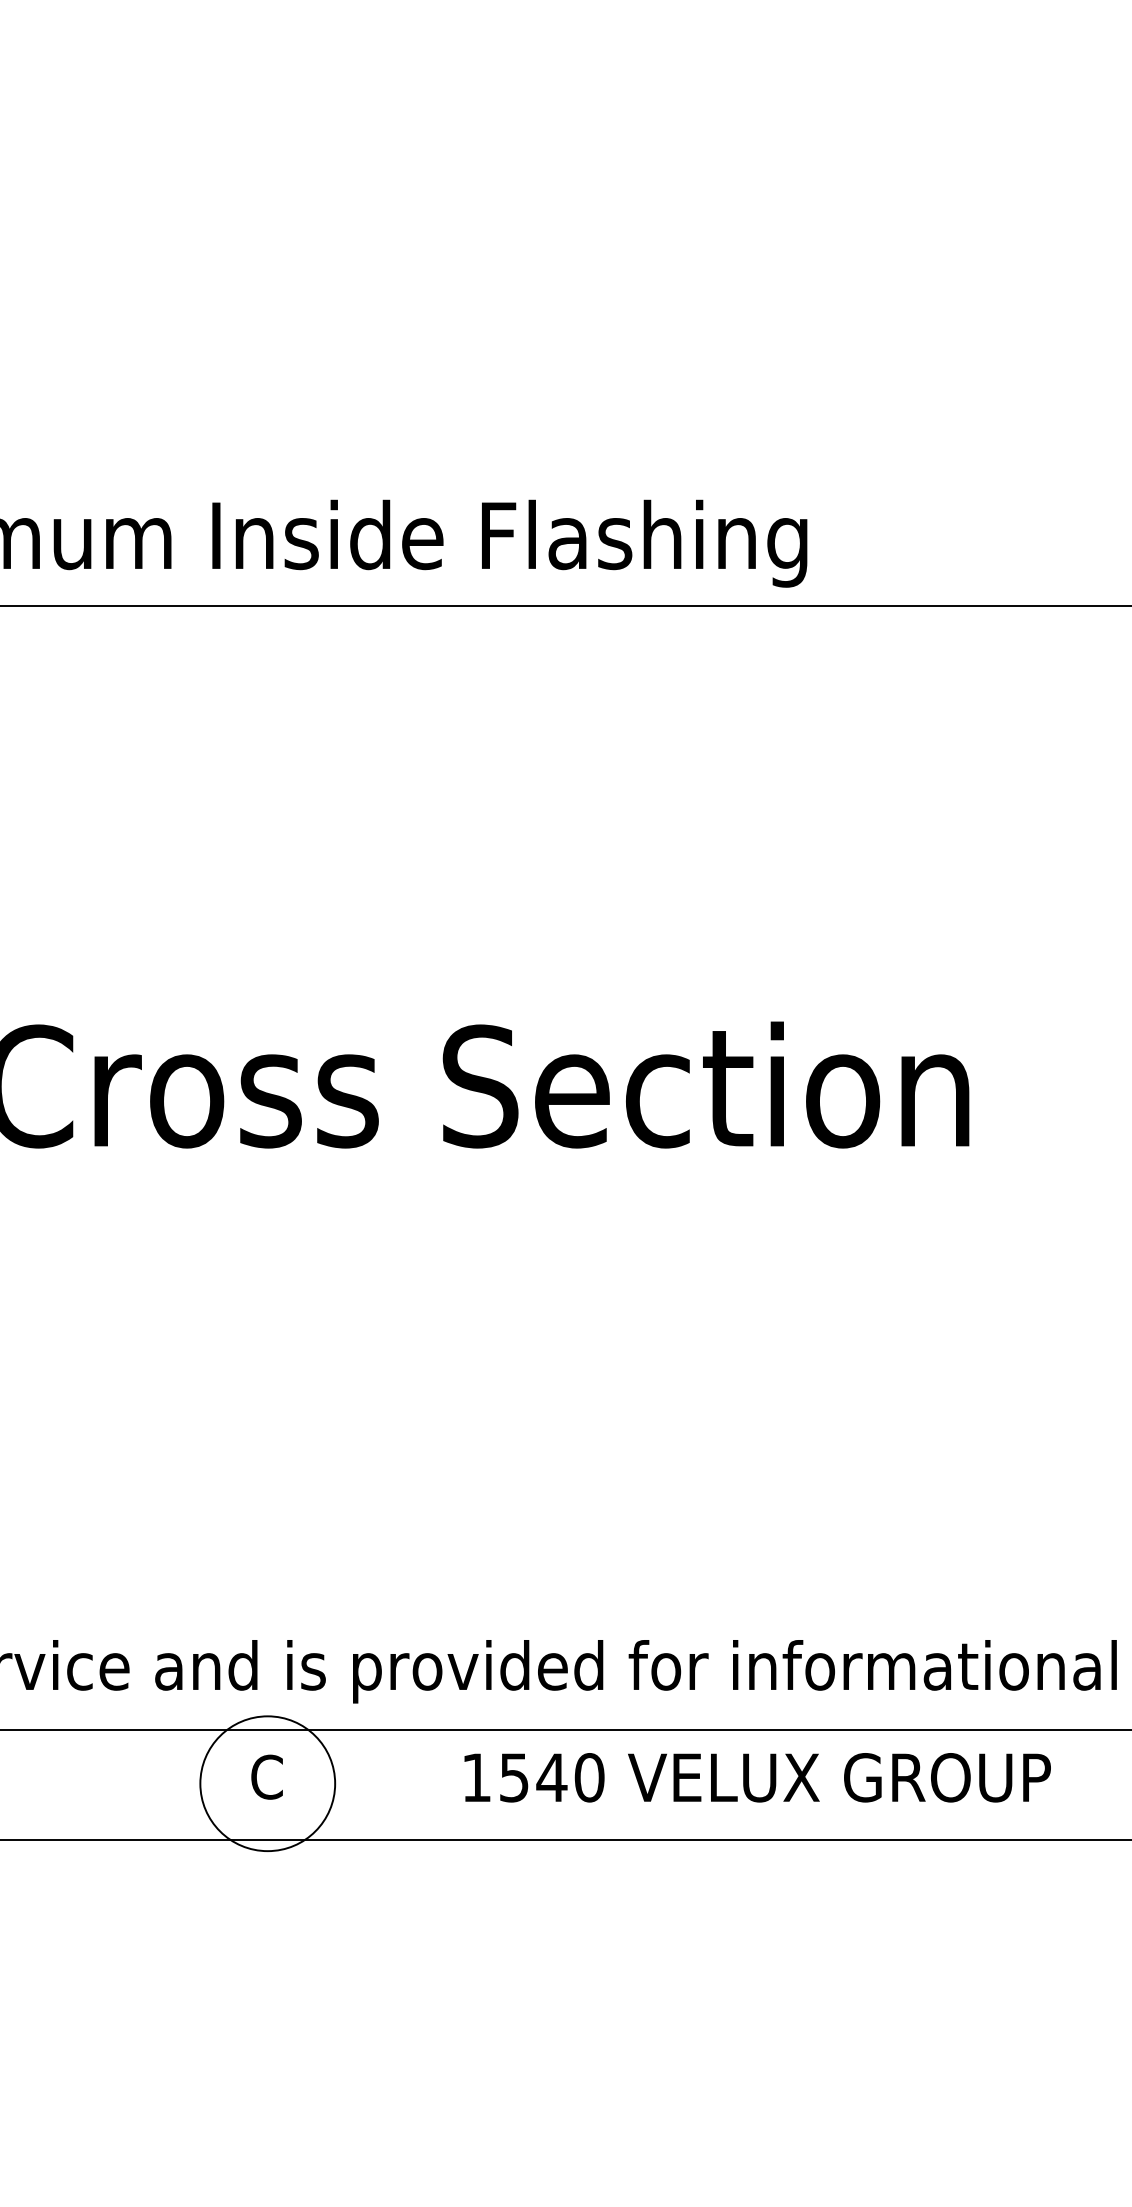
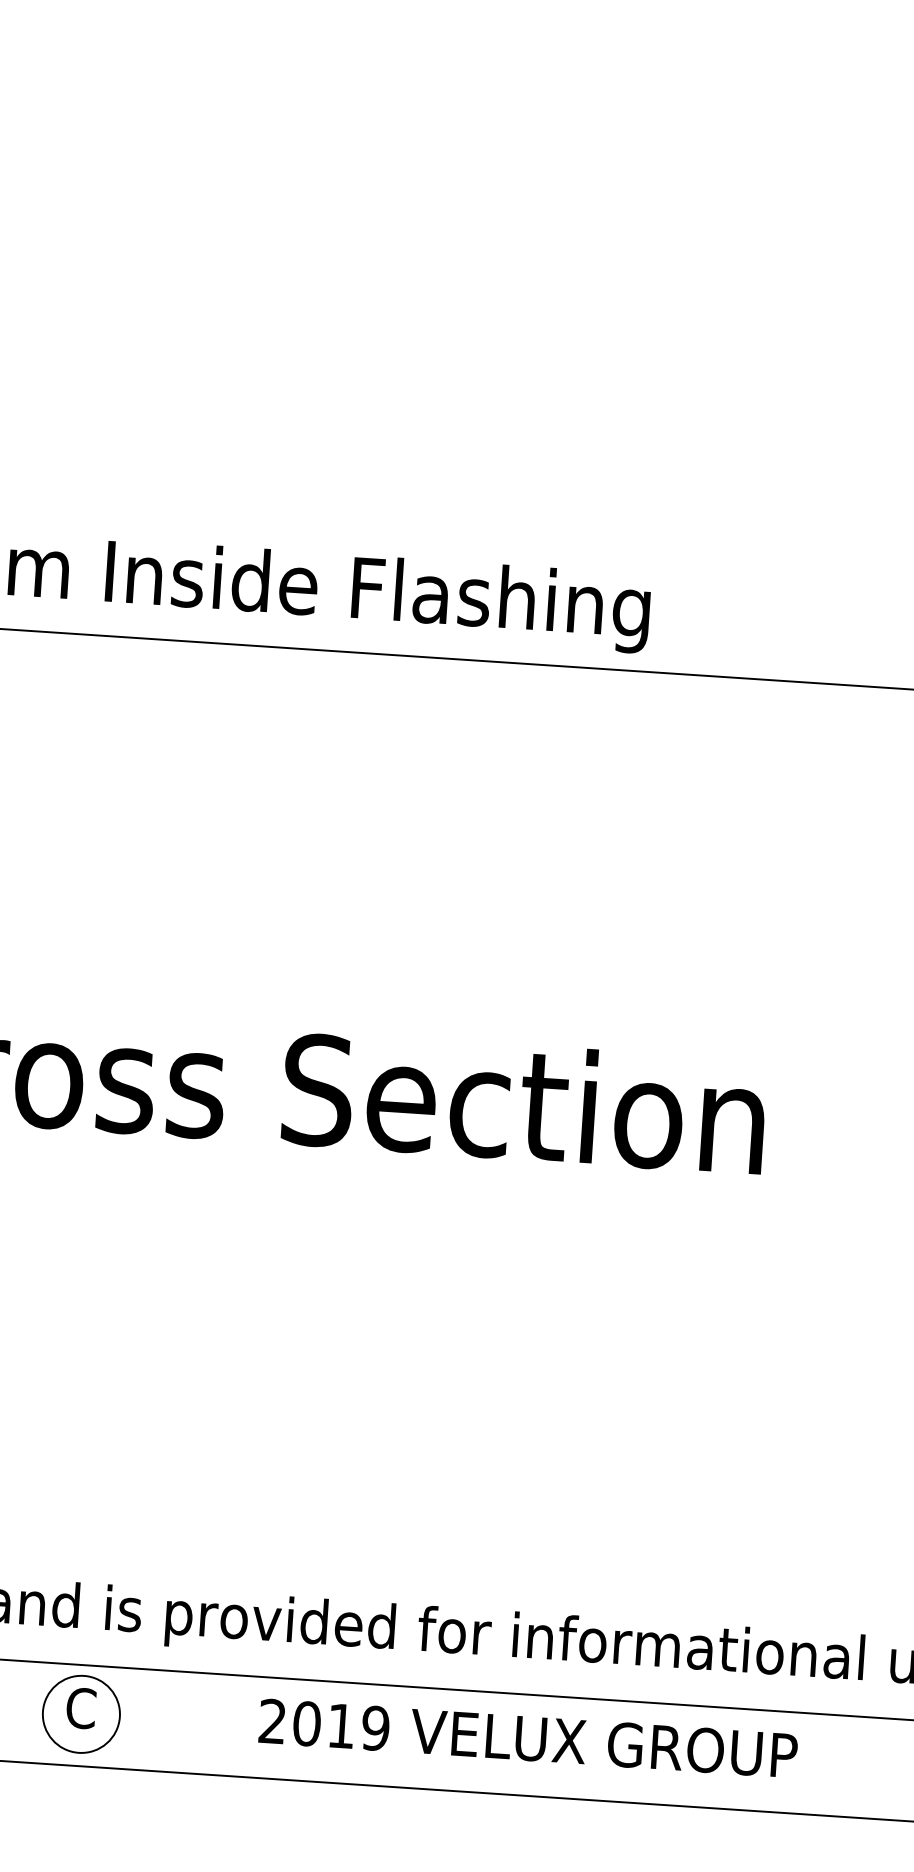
text: (533, 1777) -> (324, 1724), 1540 -> 2019
circle: (267, 1783) -> (81, 1714), size x0.62

